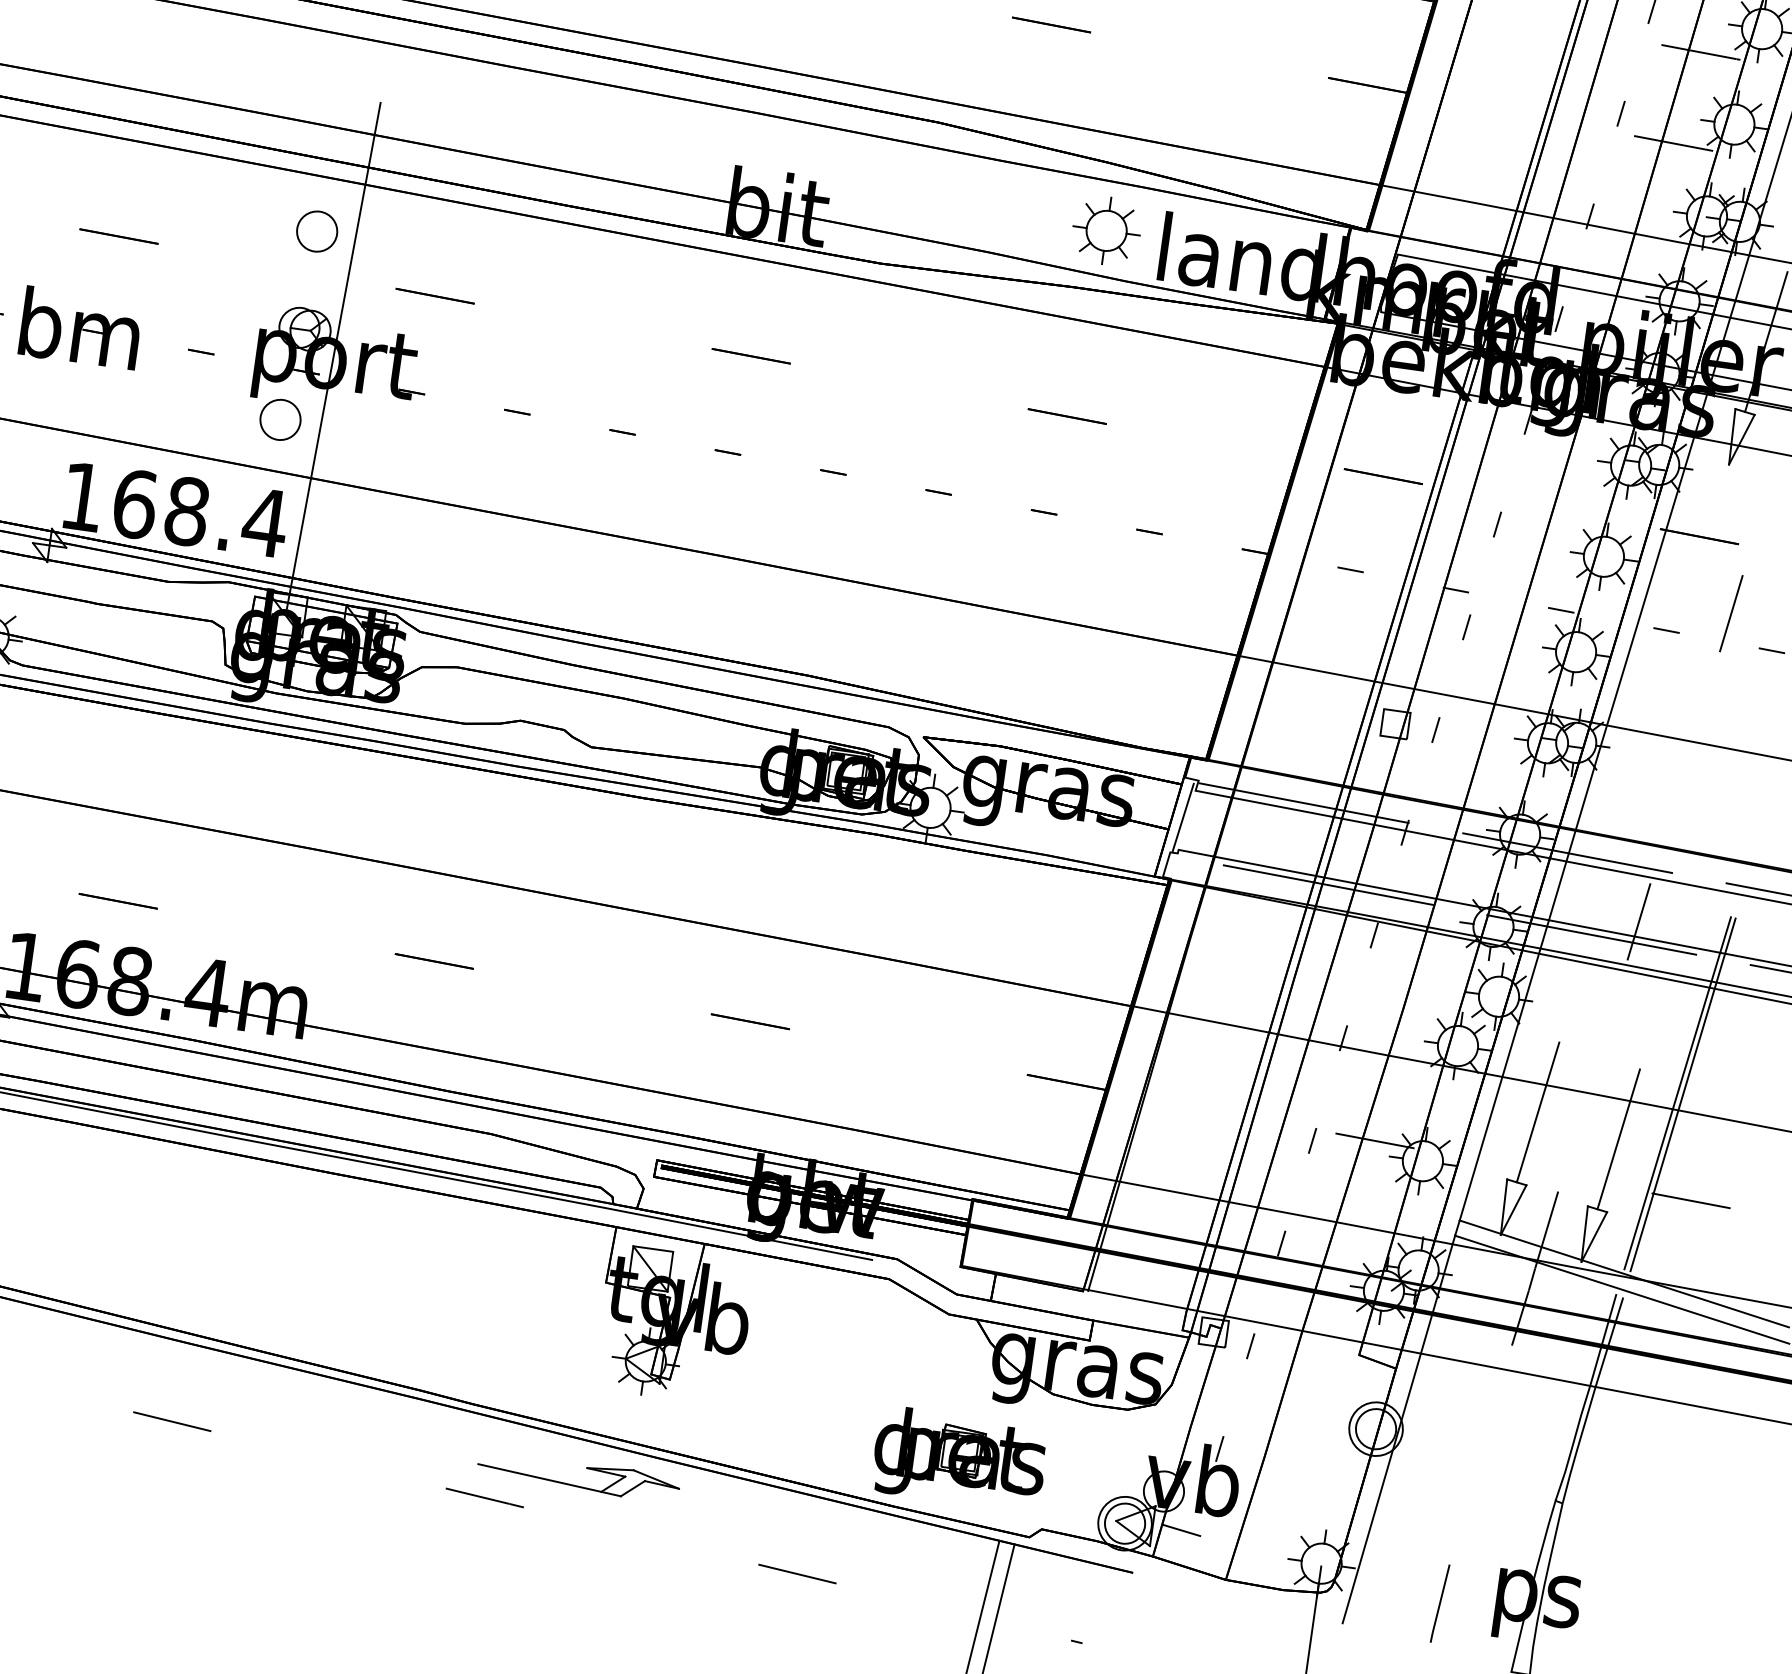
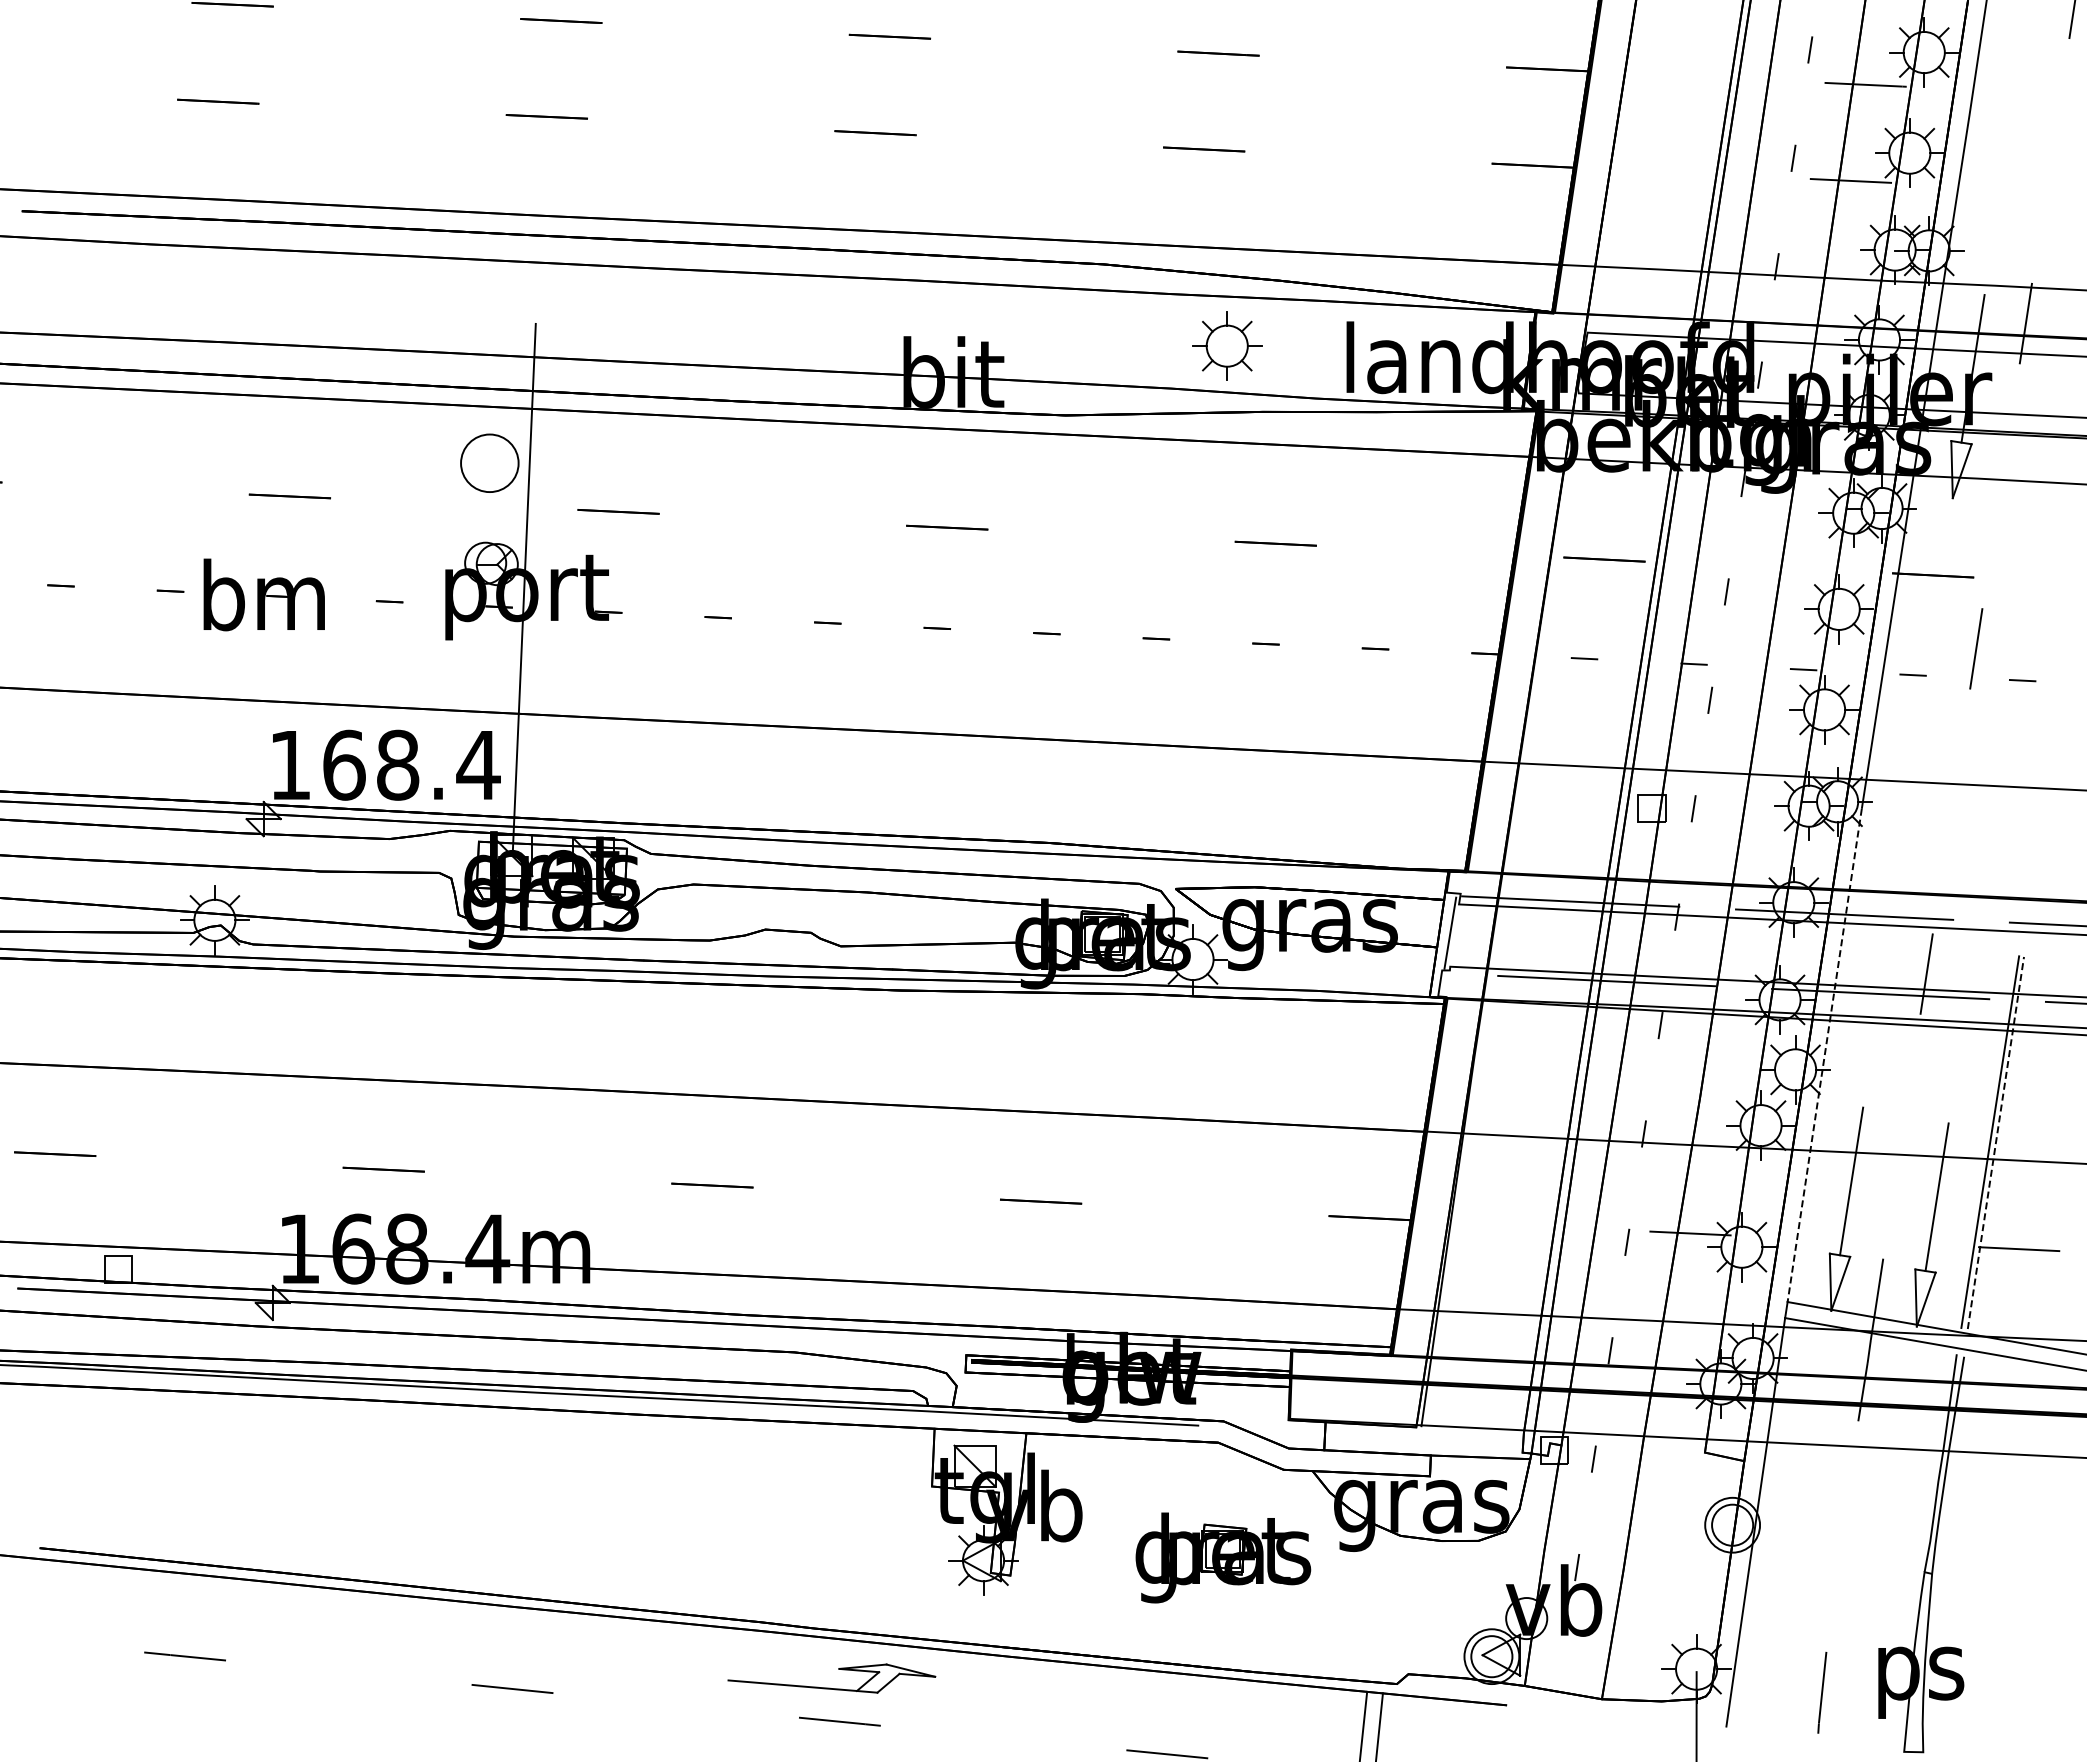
part: (316, 230) -> (489, 462), size x1.4
part: (1106, 230) -> (1227, 345), moved
part: (280, 419) -> (479, 658), removed
line: (1528, 986) -> (1824, 1055), solid -> dashed
line: (1682, 1094) -> (1995, 1142), solid -> dashed
part: (960, 1458) -> (1223, 1557), moved
part: (576, 1484) -> (830, 1687), moved
line: (1181, 1530) -> (1549, 1655), removed

